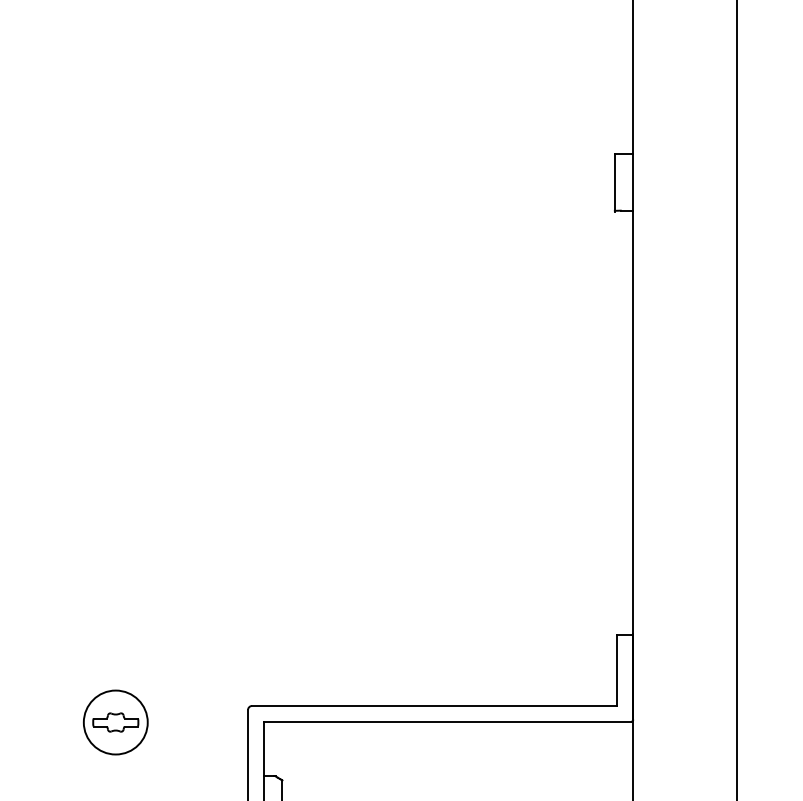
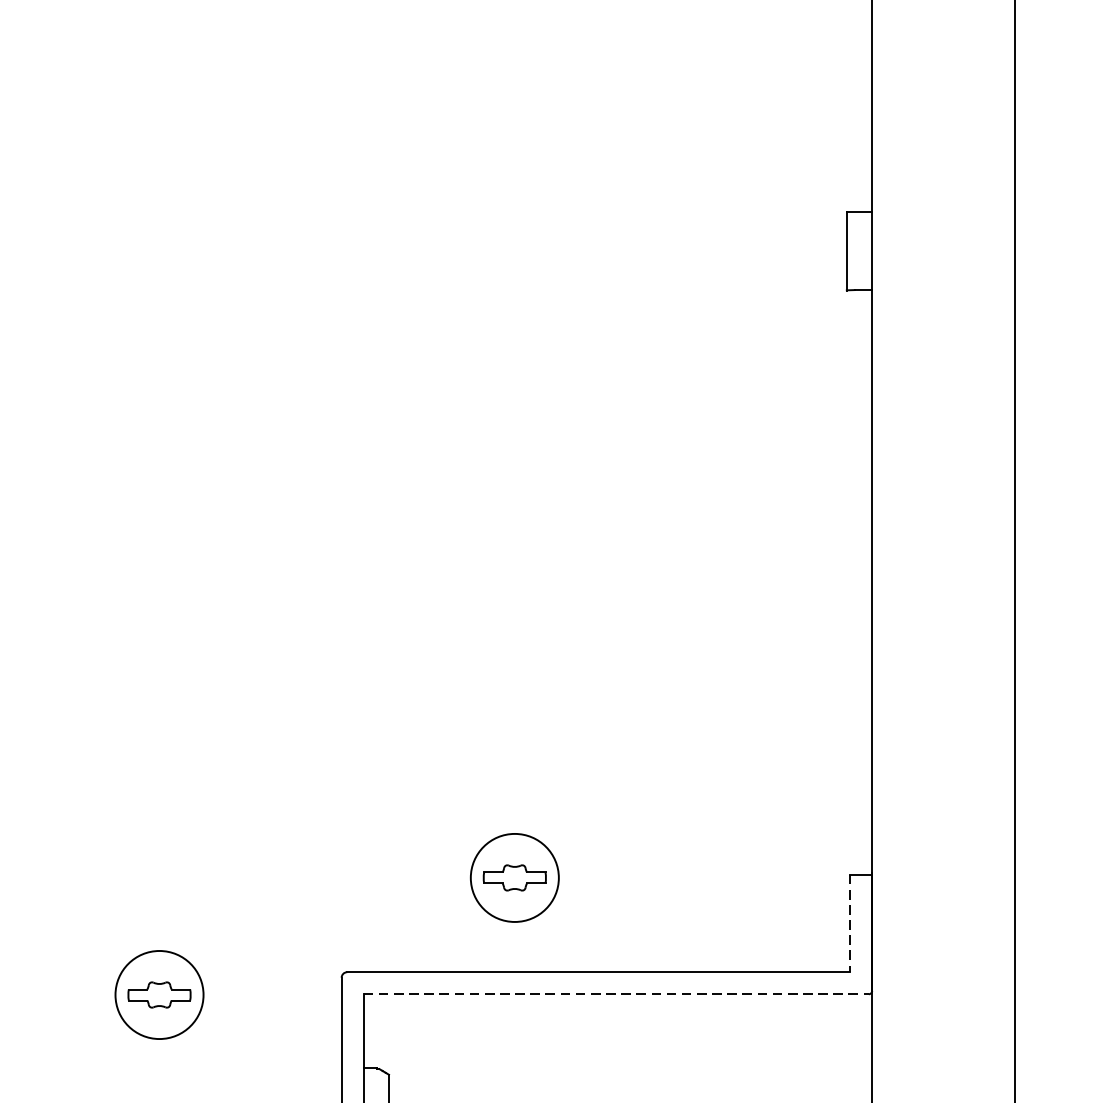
part: (373, 637) -> (514, 877), added
line: (617, 671) -> (850, 924), solid -> dashed
line: (447, 721) -> (616, 993), solid -> dashed

